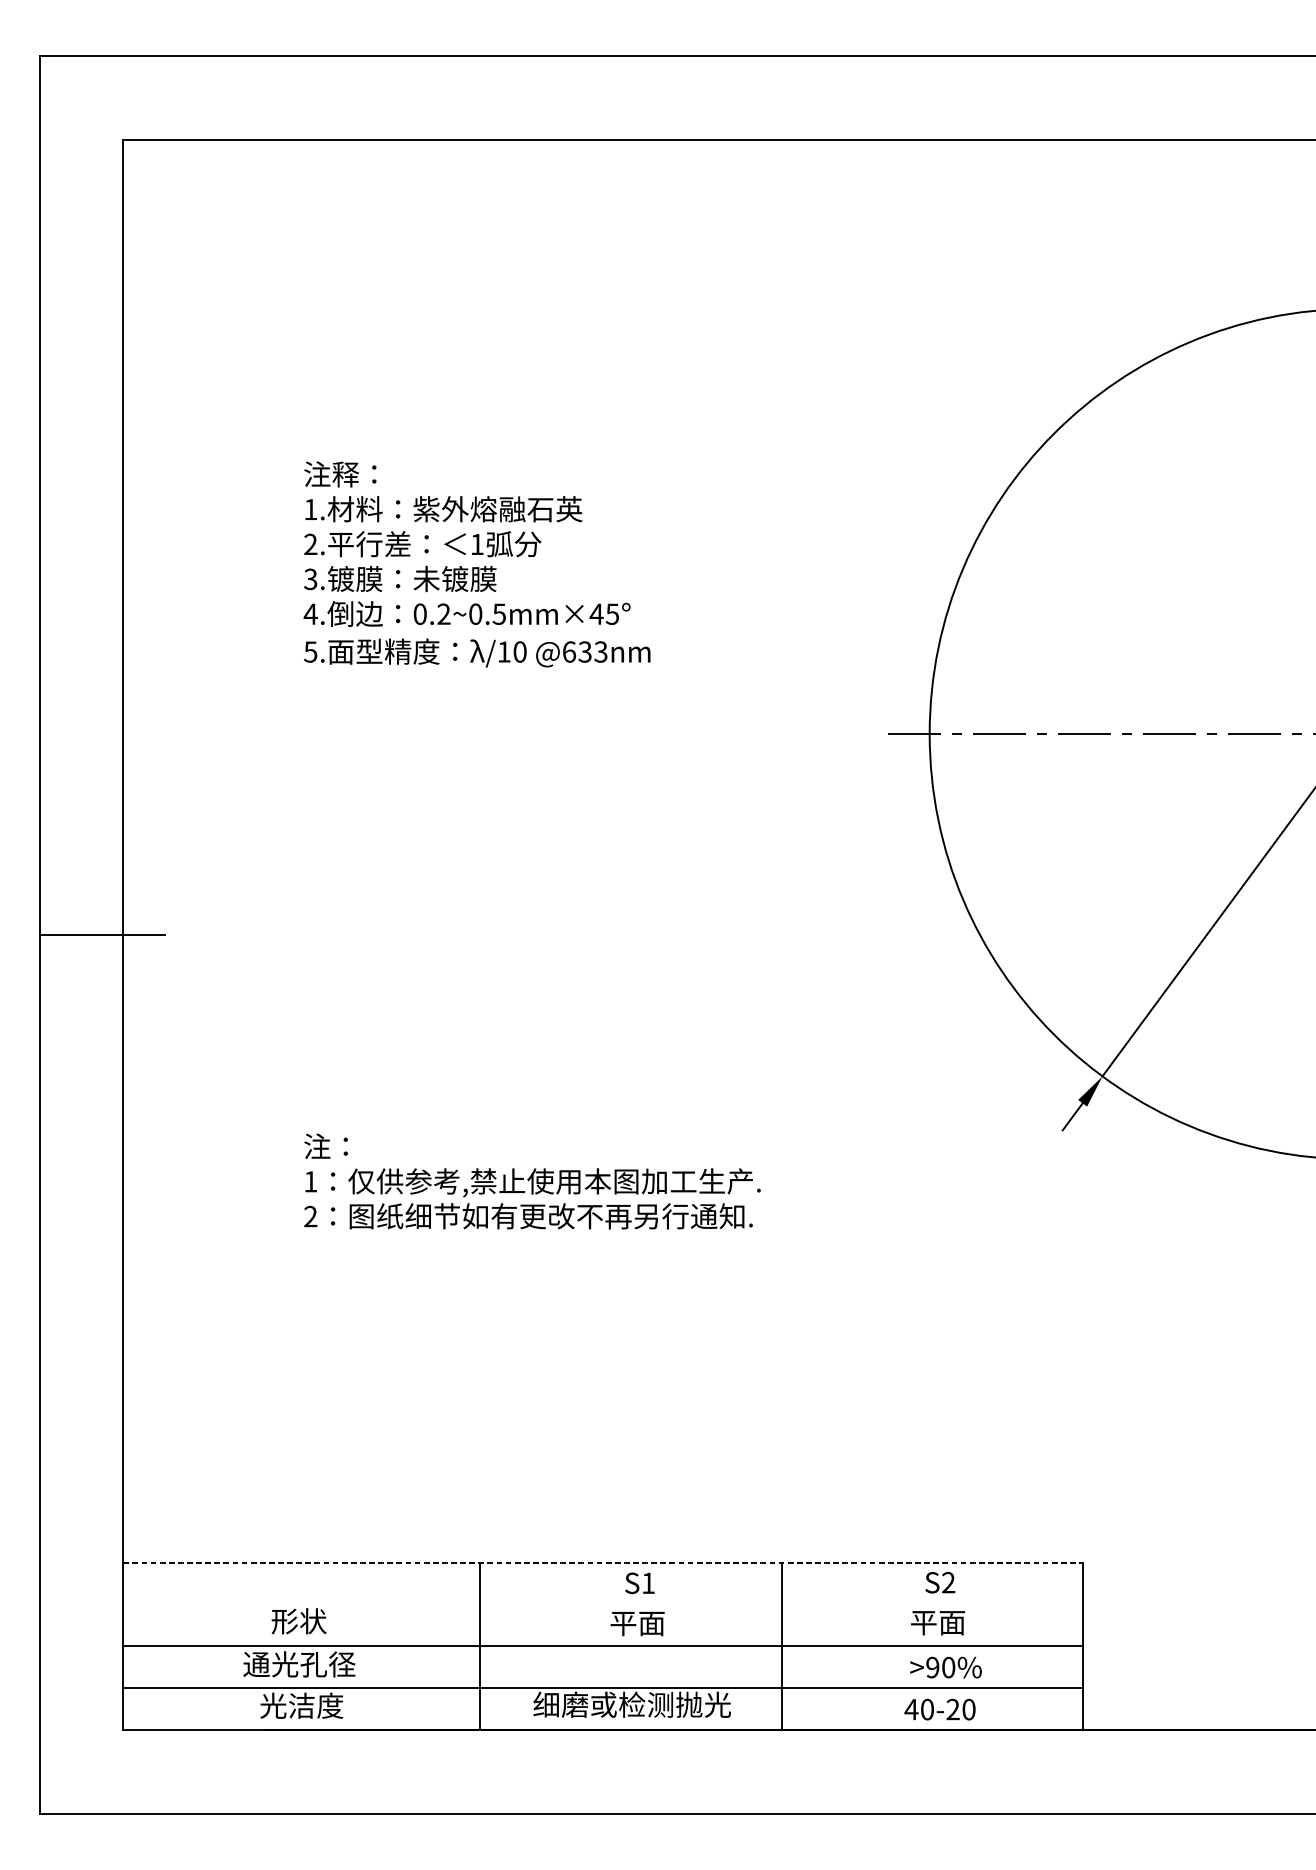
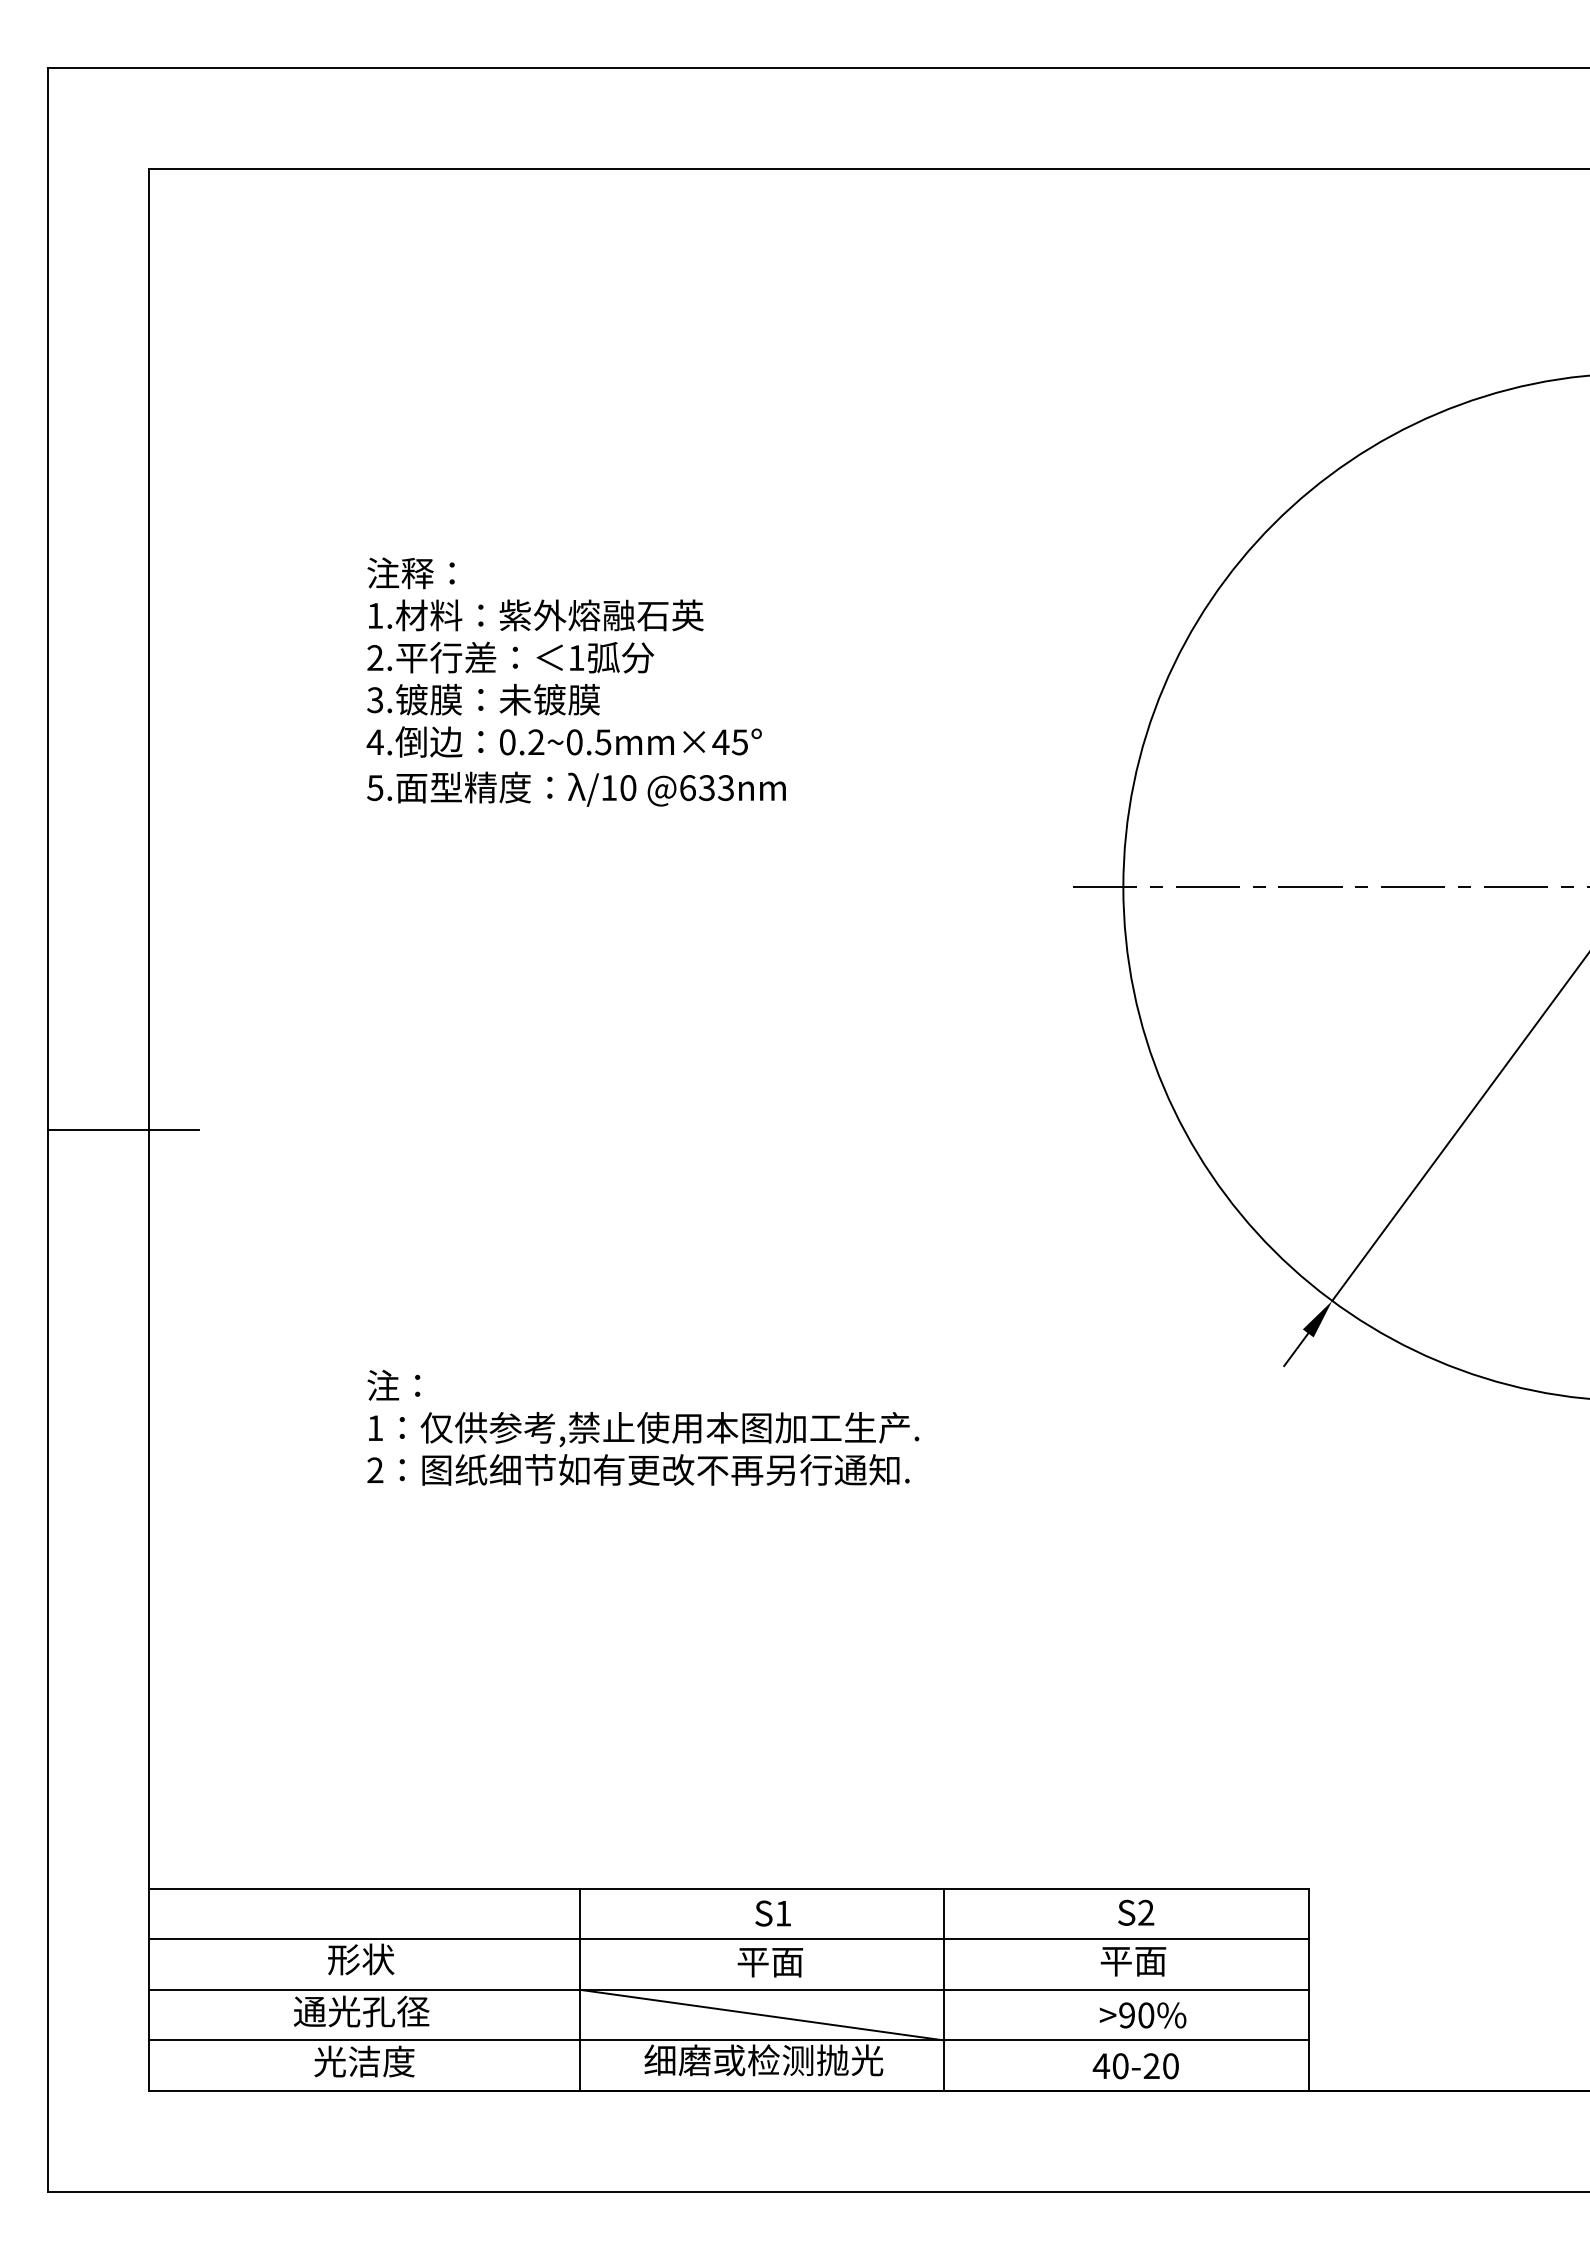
line: (602, 1562) -> (728, 1888), dashed -> solid
line: (602, 1604) -> (728, 1939), added
line: (631, 1666) -> (762, 2014), added

